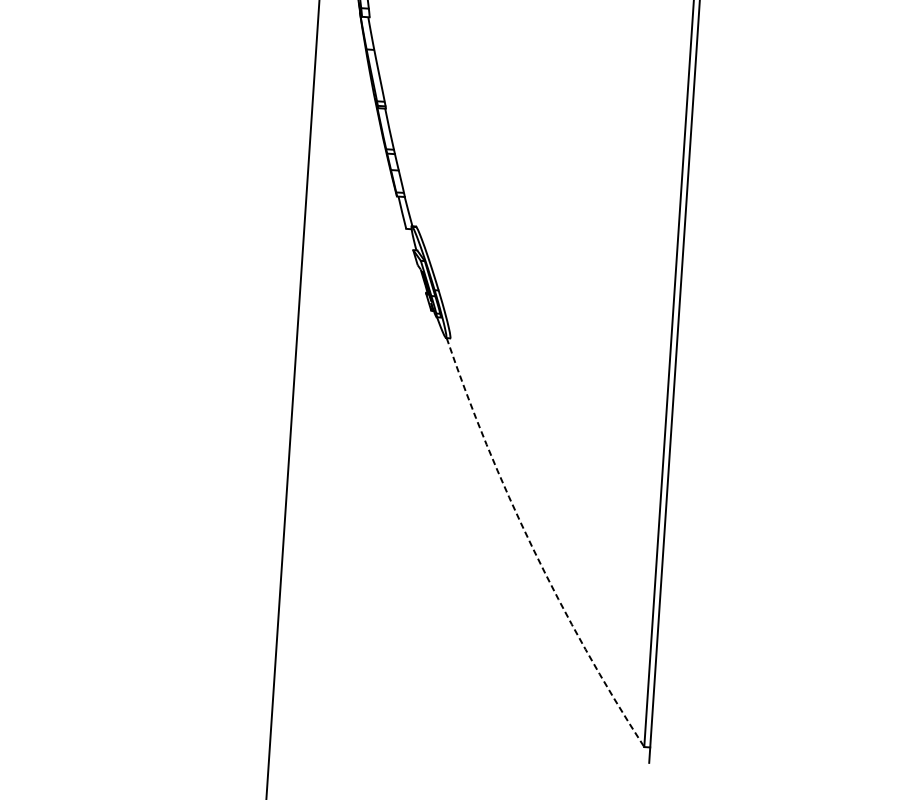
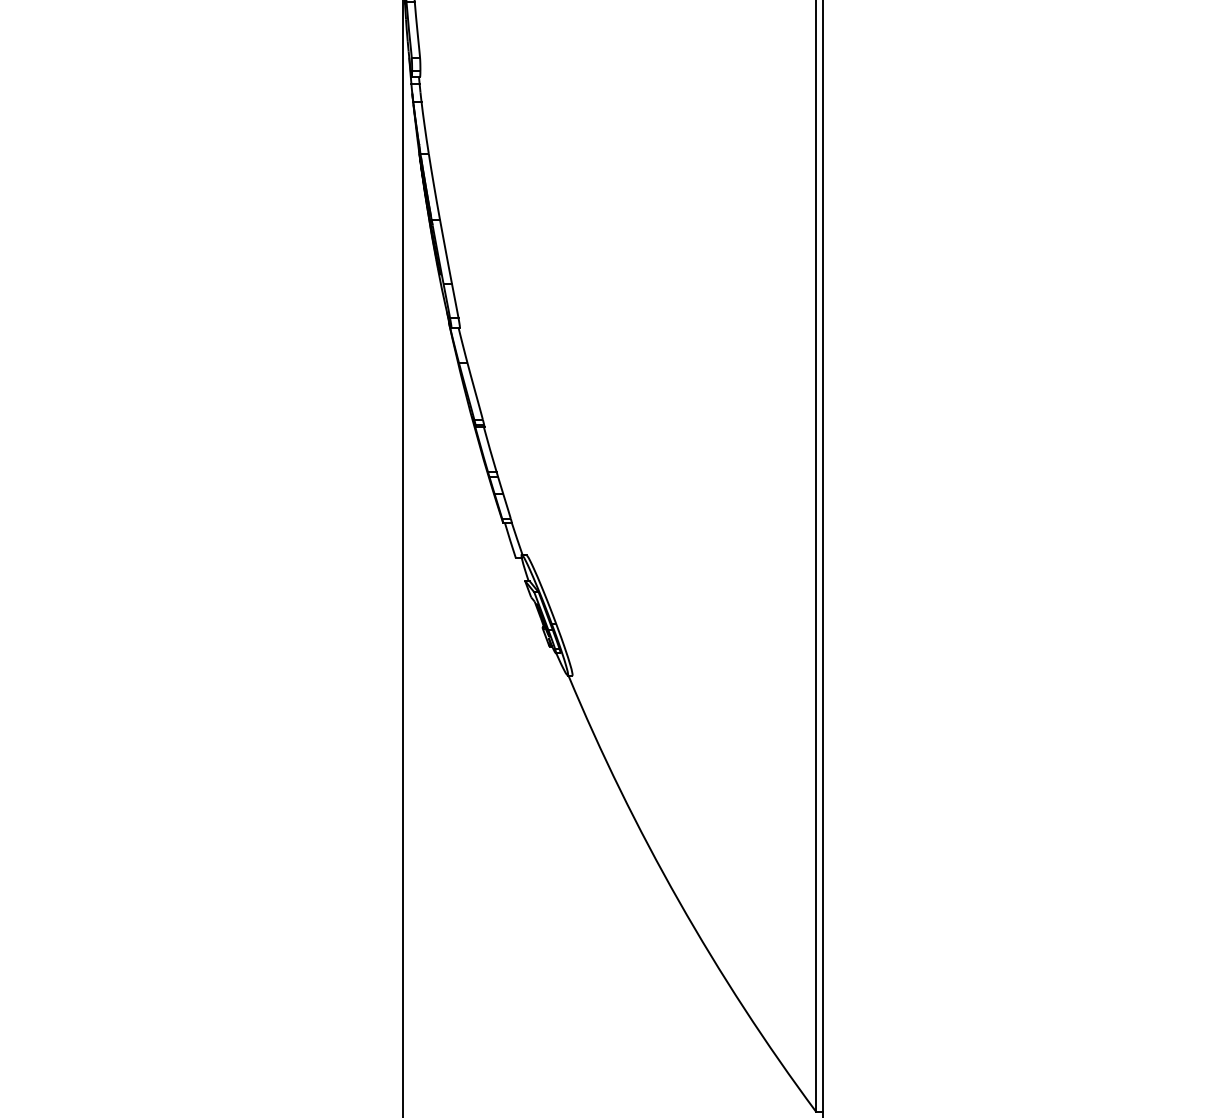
arc: (533, 548) -> (679, 901), dashed -> solid

